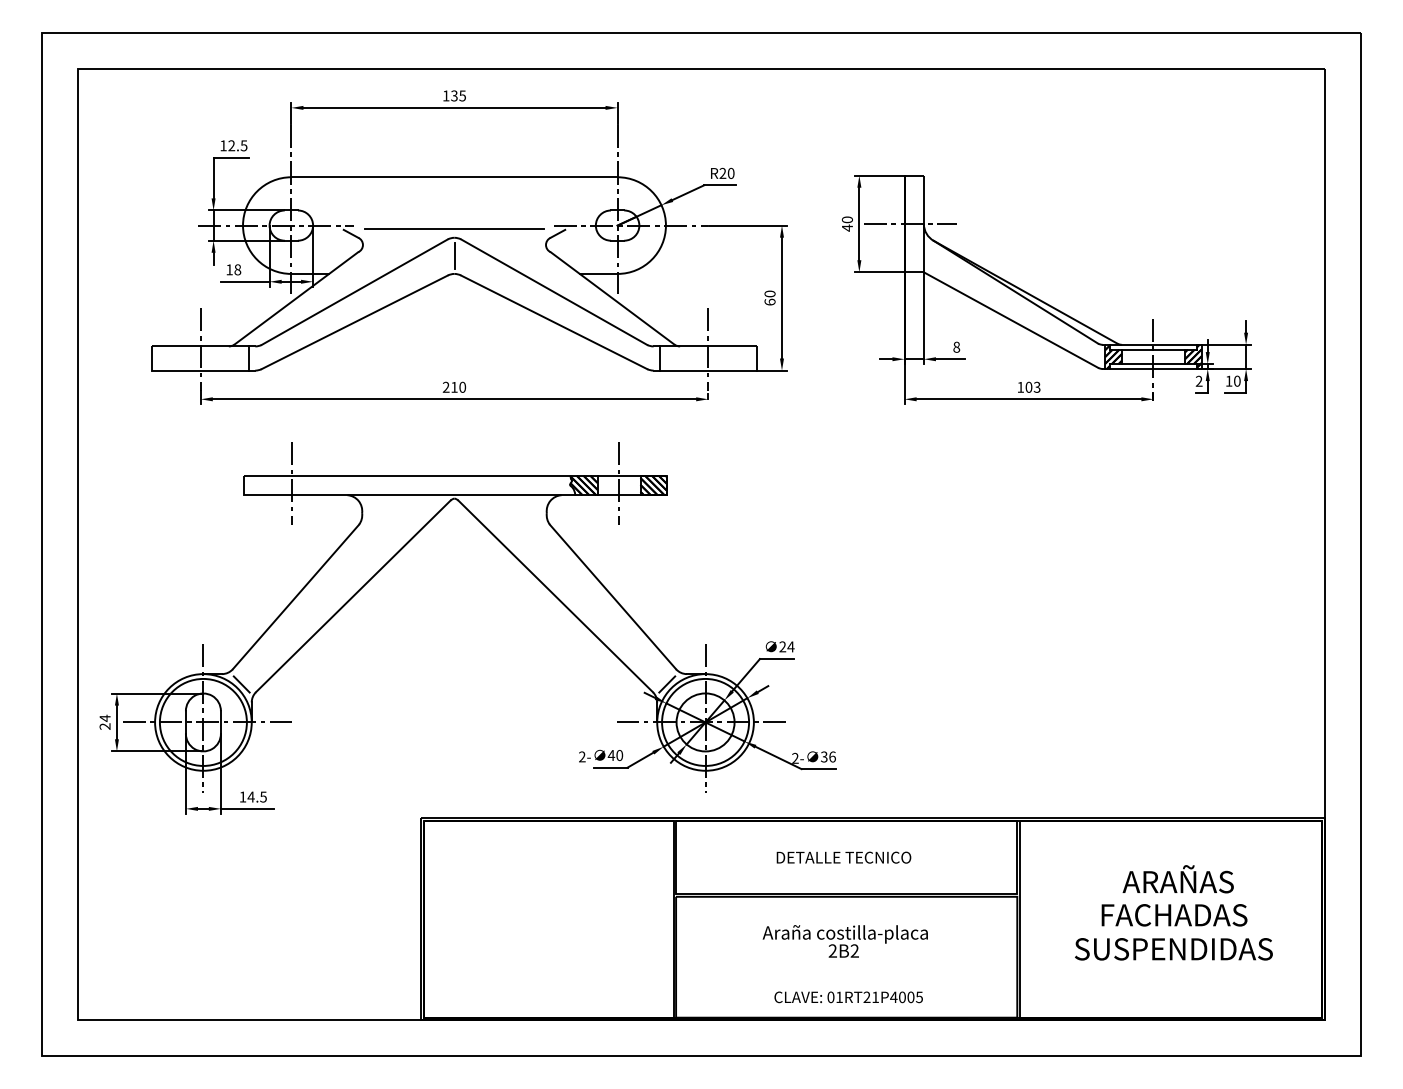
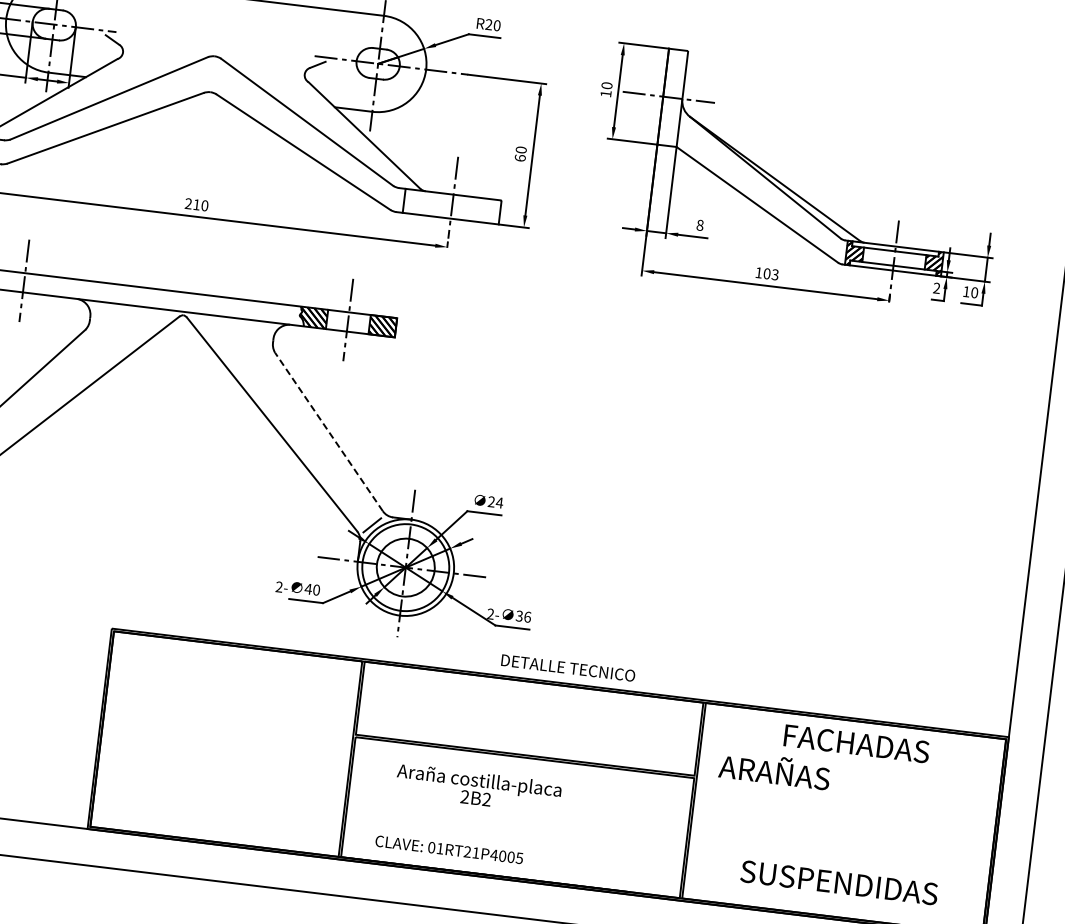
text: (847, 227) -> (606, 93), 40 -> 10
line: (454, 229) -> (215, 48), removed
line: (454, 255) -> (212, 73), removed
line: (613, 597) -> (329, 432), solid -> dashed
text: (843, 857) -> (567, 667), moved
text: (1177, 879) -> (774, 770), moved
text: (1174, 915) -> (856, 744), moved
text: (844, 941) -> (477, 788), moved
text: (1173, 949) -> (838, 883), moved
text: (848, 997) -> (449, 849), moved

